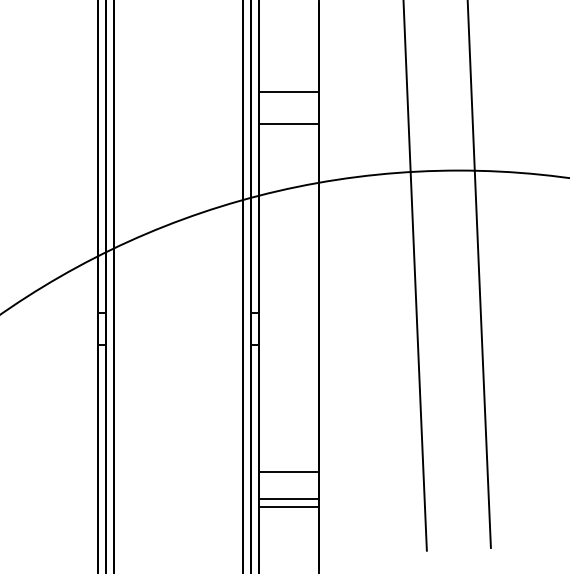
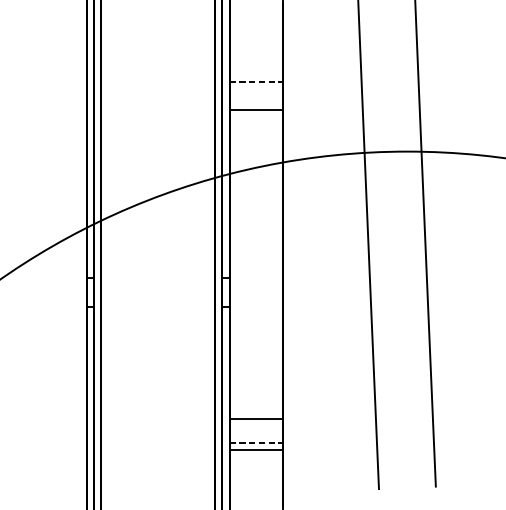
line: (289, 92) -> (256, 82), solid -> dashed
line: (289, 498) -> (256, 442), solid -> dashed

